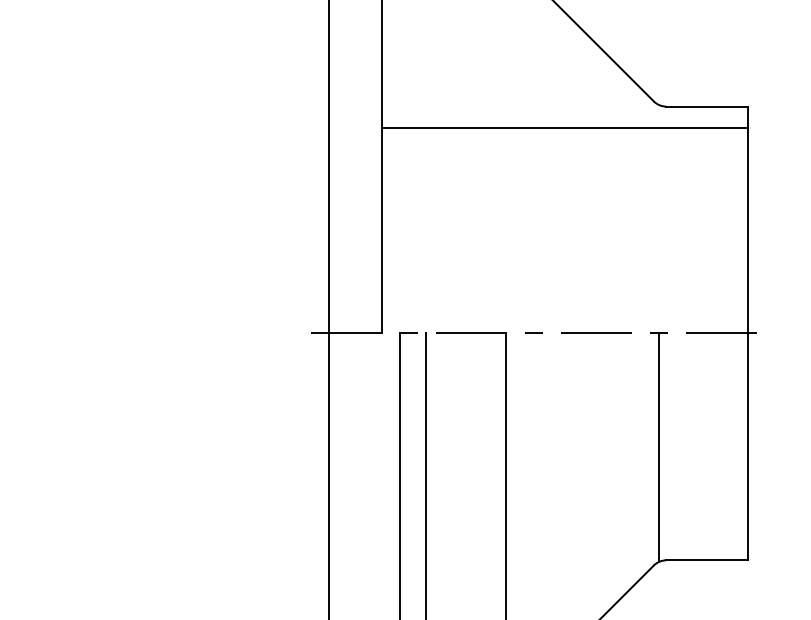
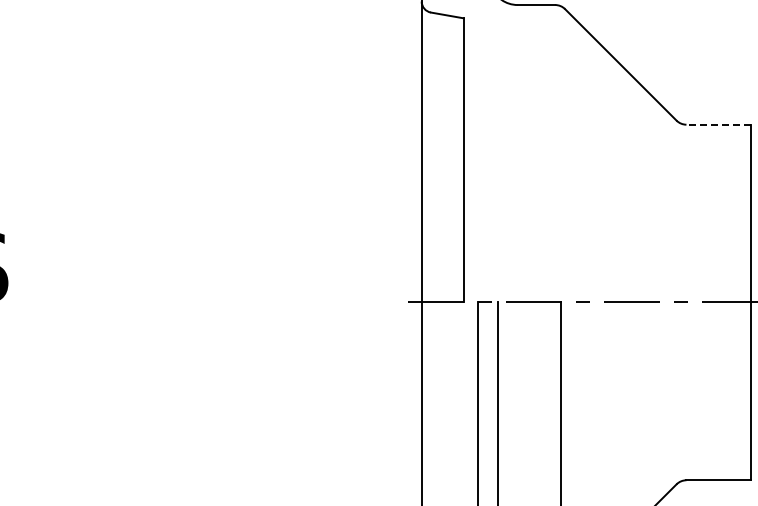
line: (707, 106) -> (718, 124), solid -> dashed
line: (564, 128) -> (606, 141), removed
line: (658, 447) -> (680, 391), removed

